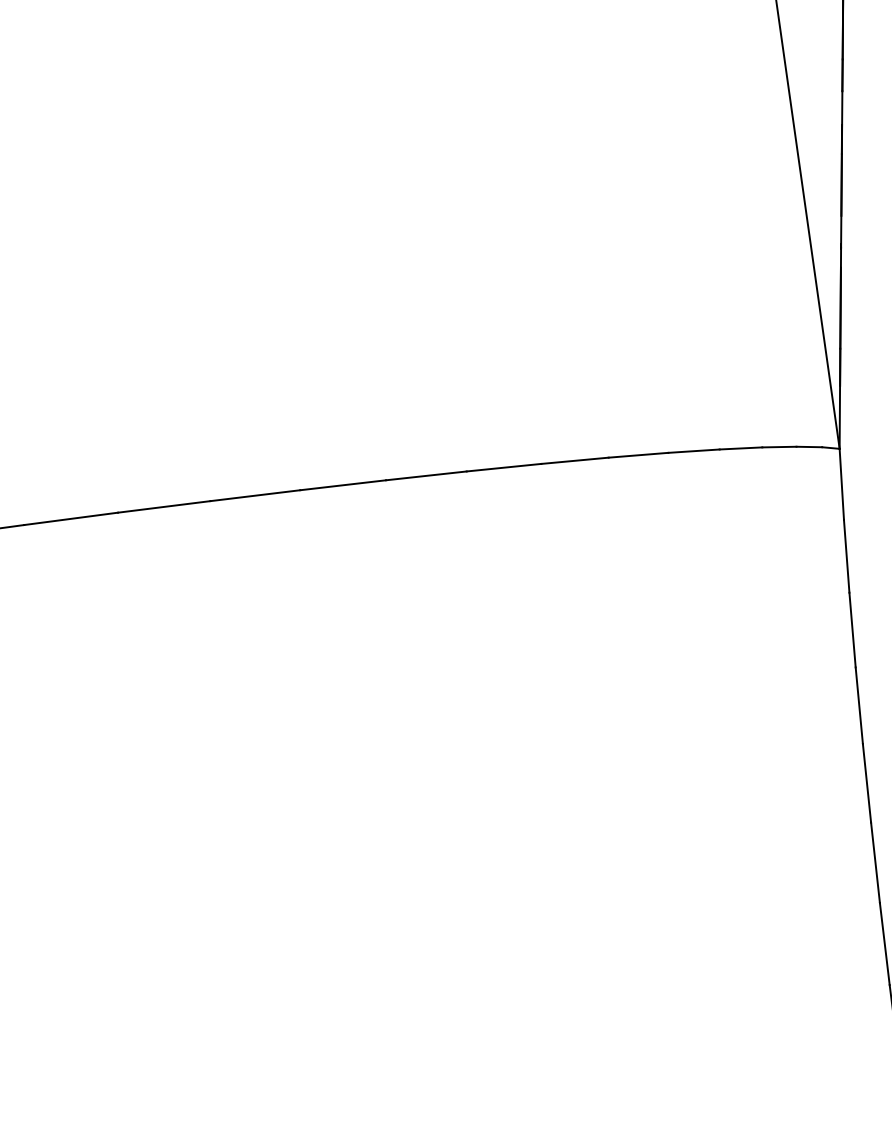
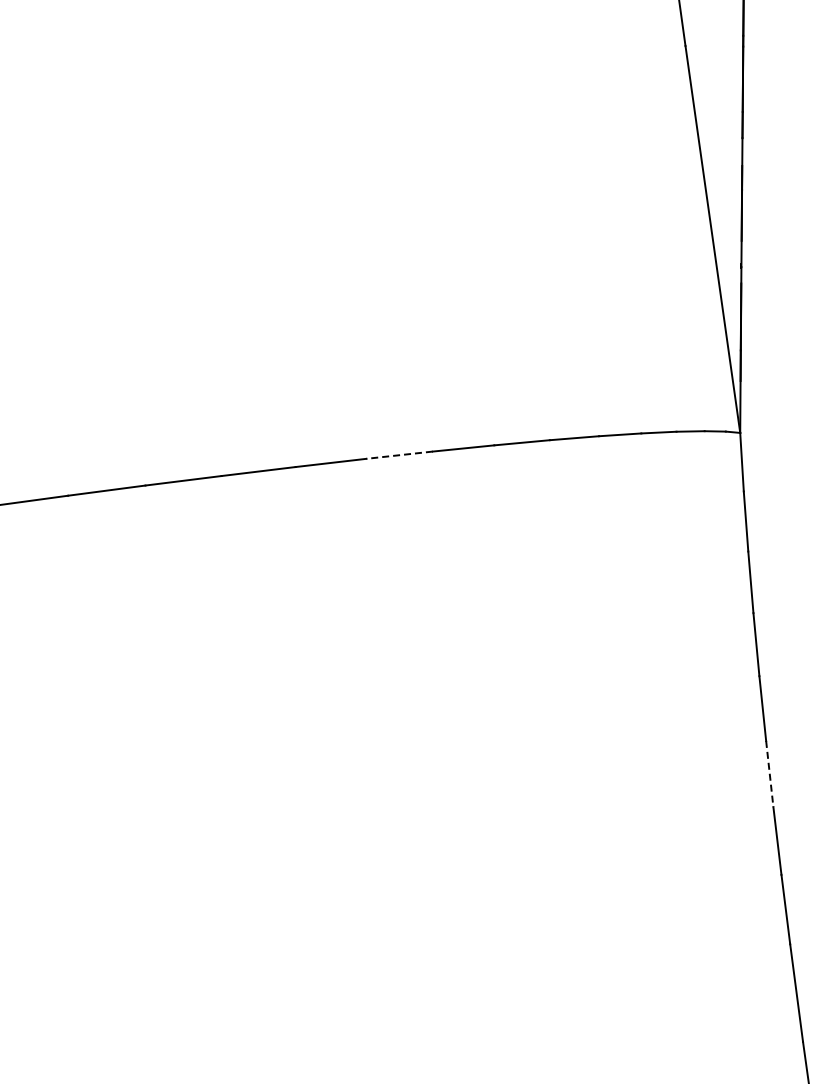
line: (426, 476) -> (399, 455), solid -> dashed
line: (875, 863) -> (769, 774), solid -> dashed

